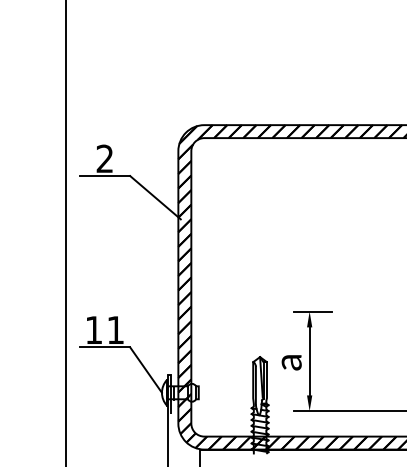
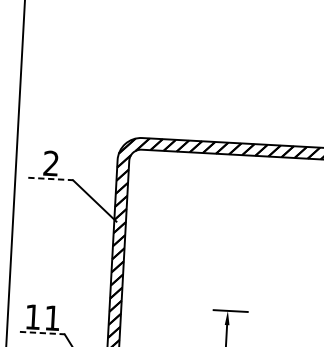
line: (105, 176) -> (50, 179), solid -> dashed
line: (105, 347) -> (42, 333), solid -> dashed

